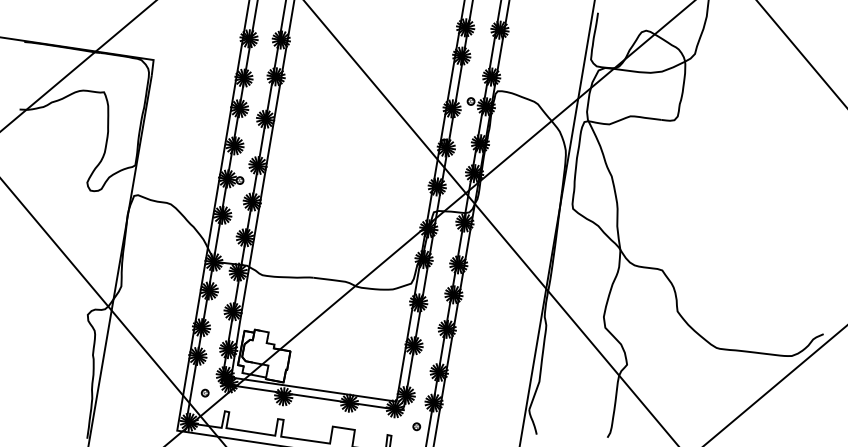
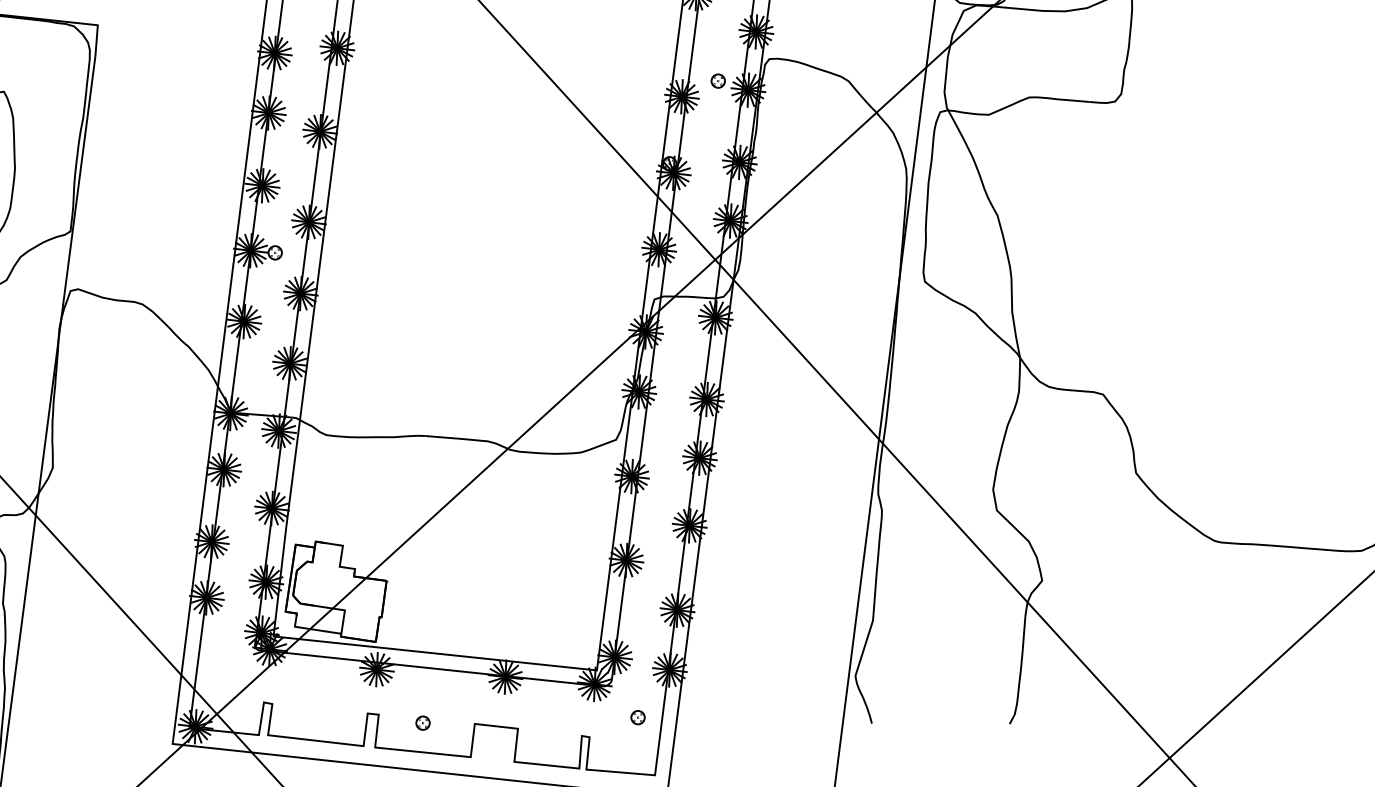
part: (204, 392) -> (421, 721), moved

